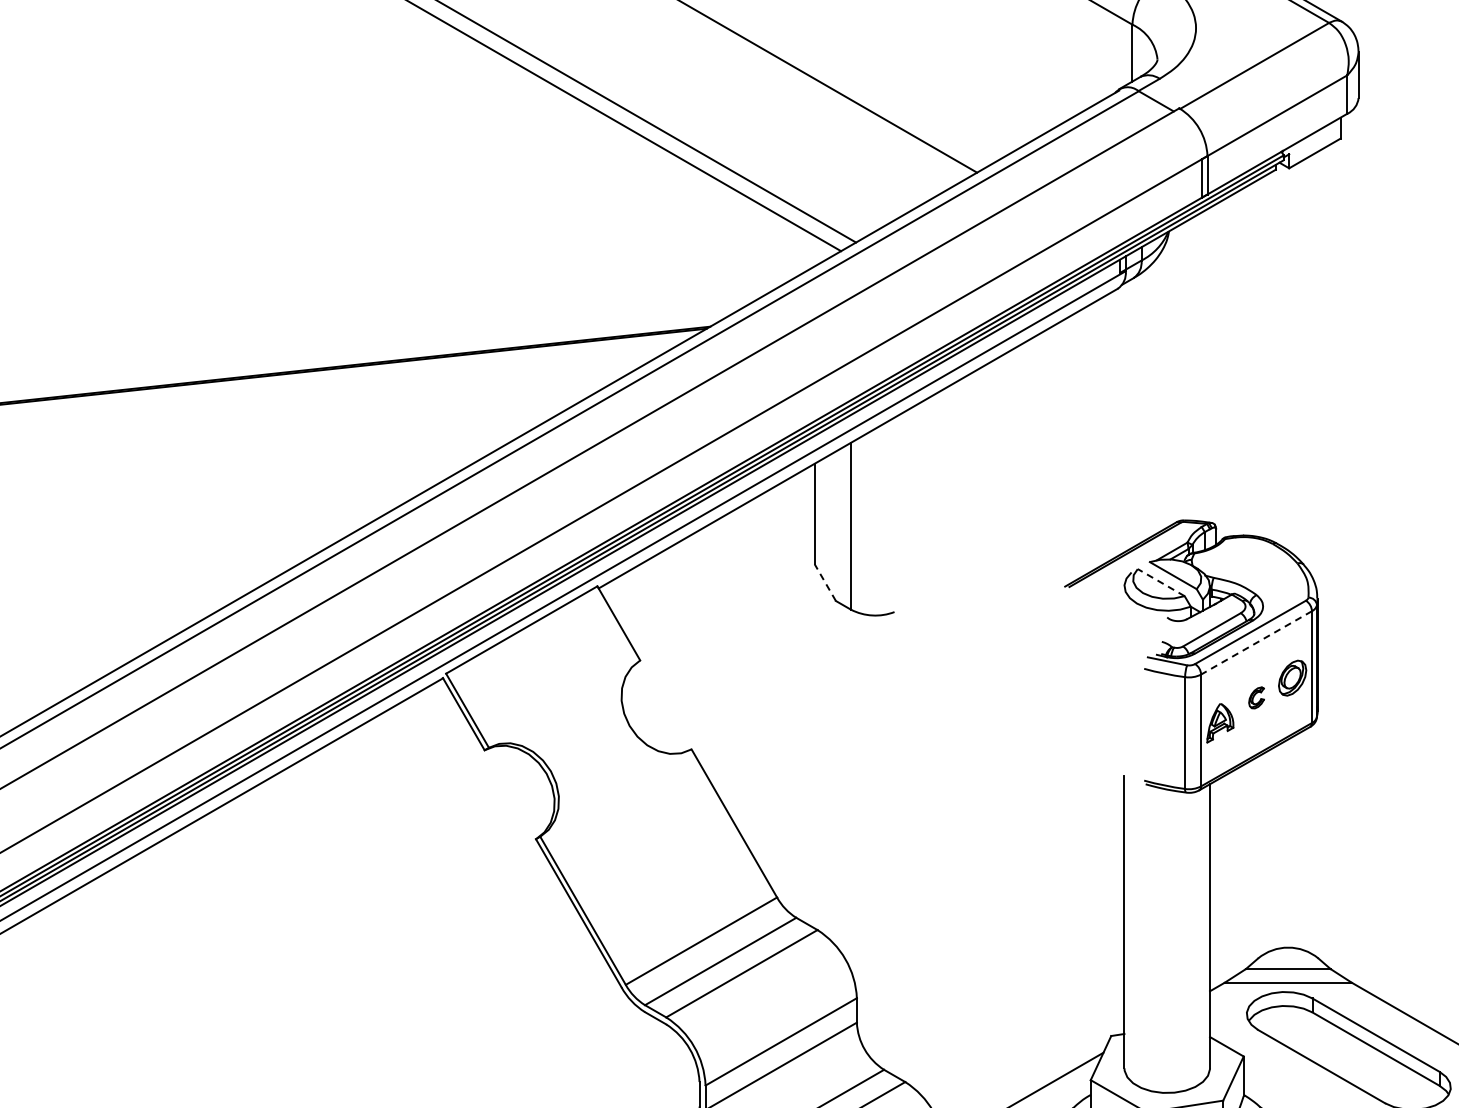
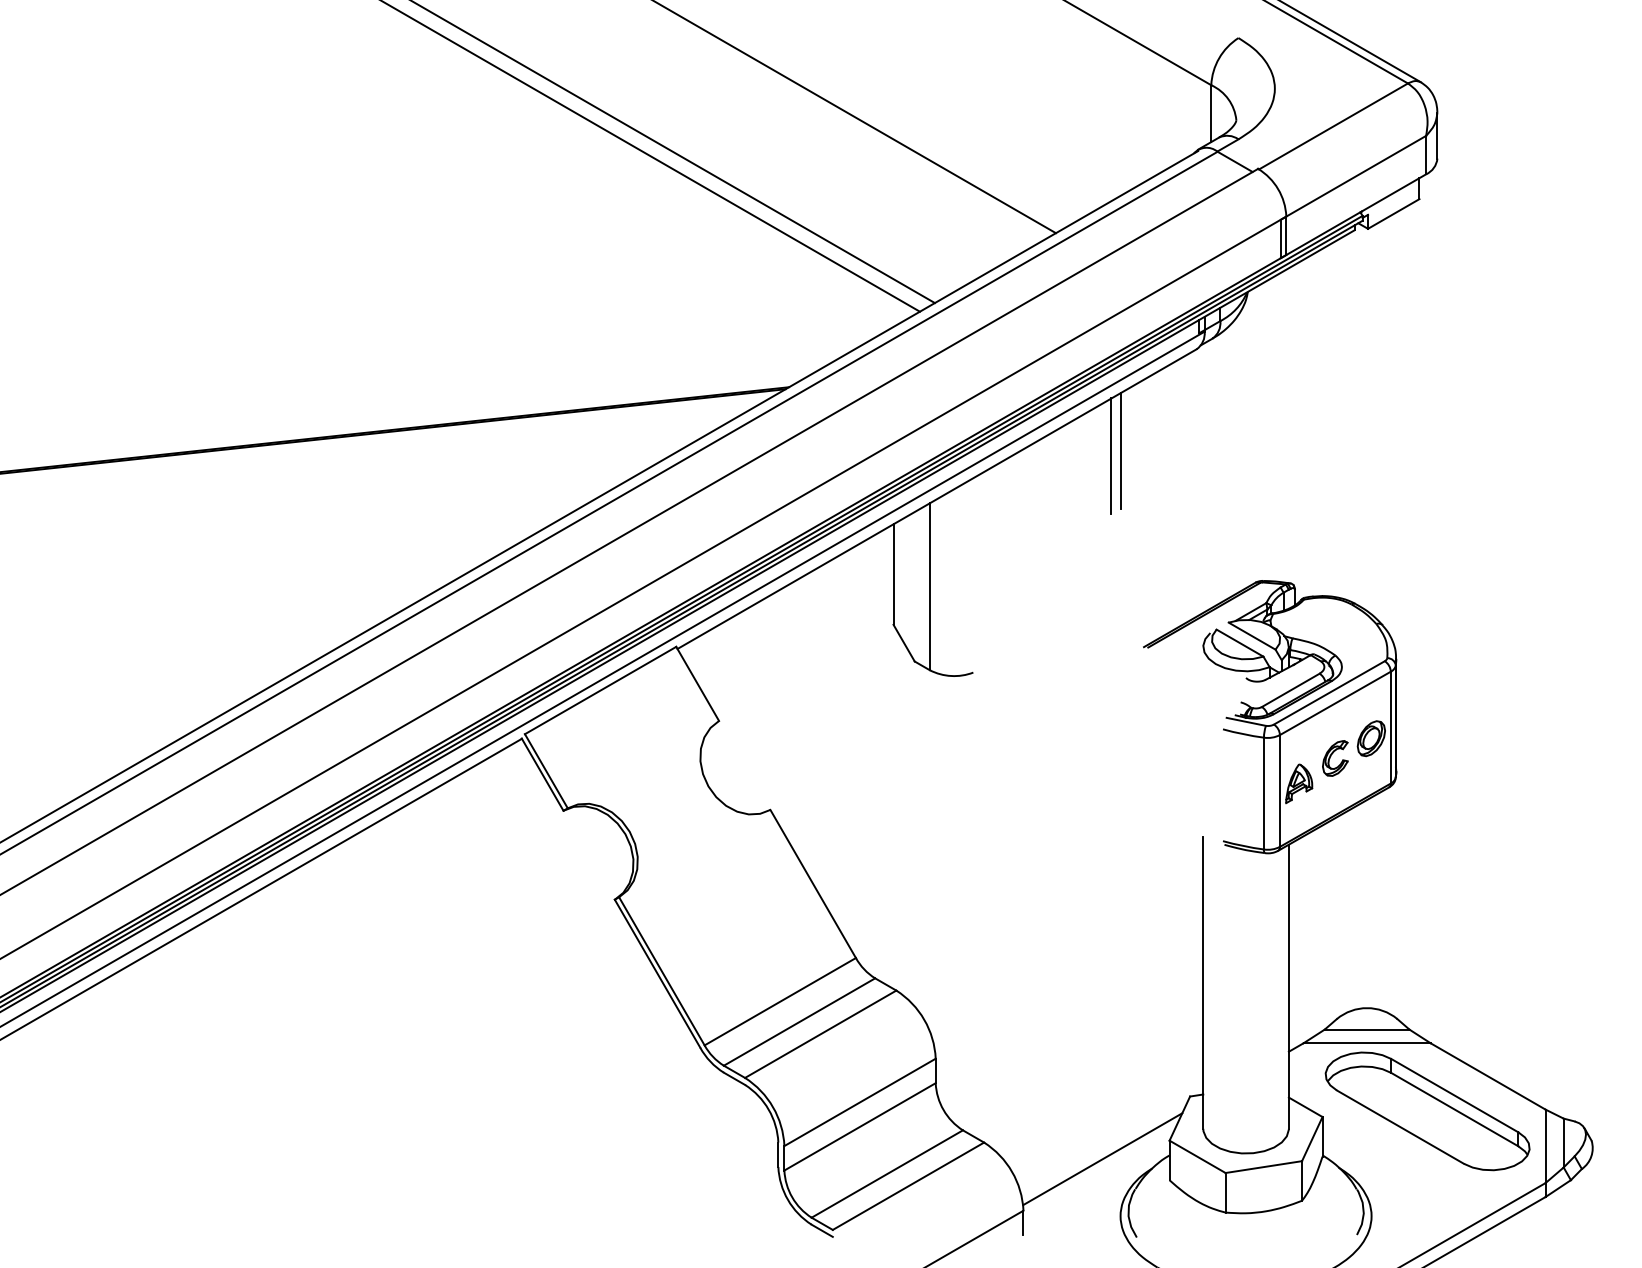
line: (1042, 389) -> (1121, 450), added
line: (1032, 395) -> (1111, 456), added
line: (824, 581) -> (903, 642), dashed -> solid
line: (1160, 581) -> (1239, 642), dashed -> solid
line: (1256, 642) -> (1335, 703), dashed -> solid
part: (1256, 697) -> (1335, 758), size x1.67

